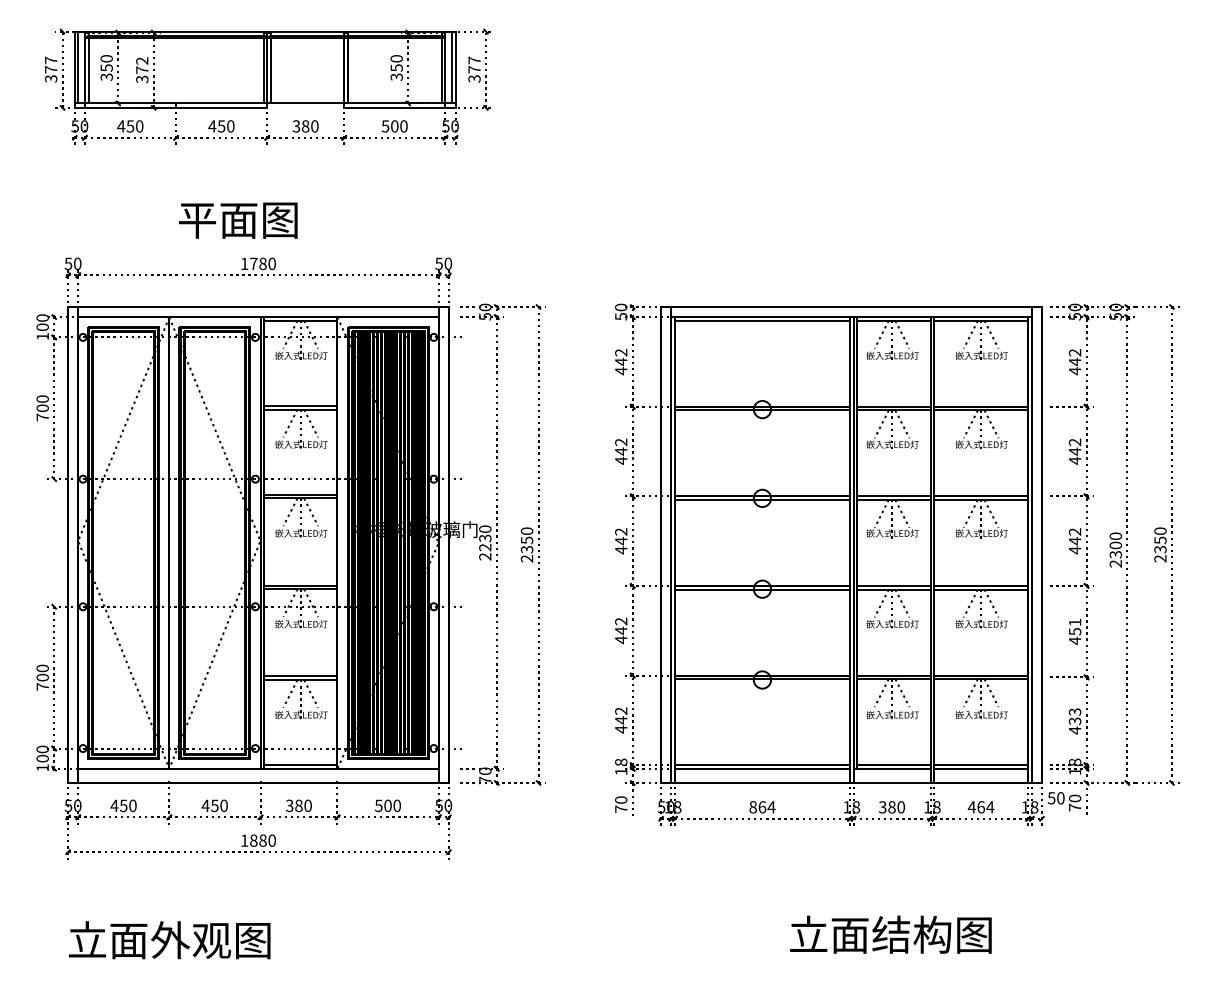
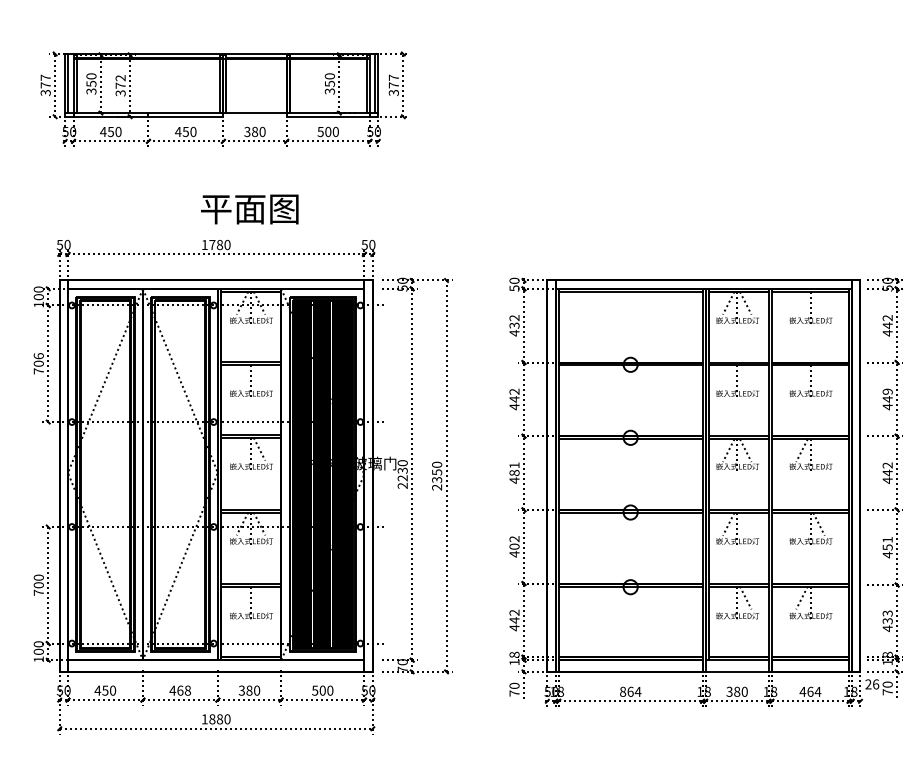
text: (238, 220) -> (249, 209), moved
line: (970, 334) -> (801, 303), removed
line: (991, 334) -> (818, 303), removed
text: (621, 361) -> (514, 325), 442 -> 432
text: (42, 398) -> (38, 355), 700 -> 706
line: (290, 423) -> (242, 376), removed
line: (311, 423) -> (259, 376), removed
line: (881, 424) -> (728, 377), removed
line: (902, 424) -> (745, 377), removed
line: (970, 424) -> (801, 377), removed
line: (991, 424) -> (818, 377), removed
text: (1075, 442) -> (888, 391), 442 -> 449
line: (290, 512) -> (242, 449), removed
line: (991, 513) -> (818, 450), removed
text: (621, 536) -> (514, 469), 442 -> 481
line: (902, 603) -> (745, 524), removed
line: (970, 603) -> (801, 524), removed
text: (621, 630) -> (514, 546), 442 -> 402
line: (881, 692) -> (728, 597), removed
line: (991, 692) -> (818, 597), removed
line: (290, 693) -> (242, 598), removed
line: (311, 693) -> (259, 598), removed
text: (1055, 798) -> (871, 684), 50 -> 26
text: (219, 805) -> (184, 690), 450 -> 468

